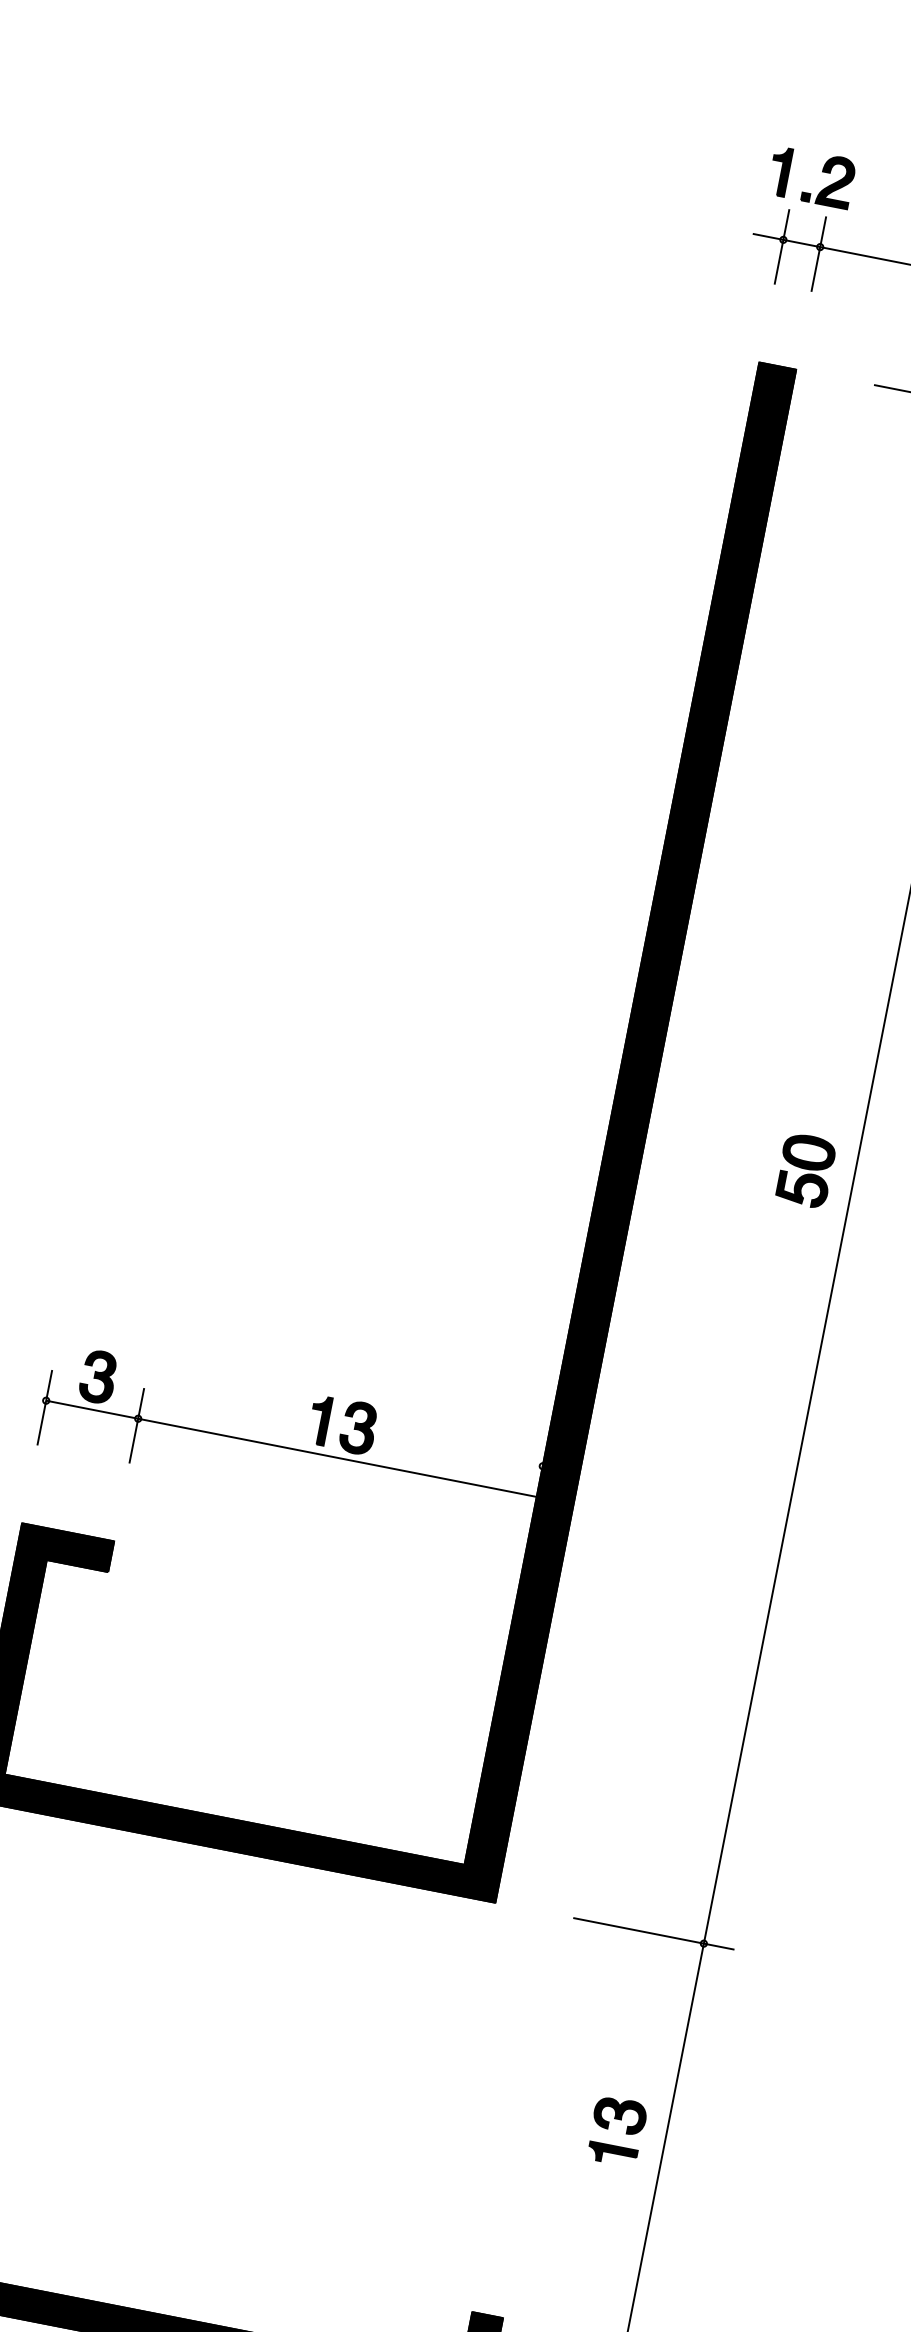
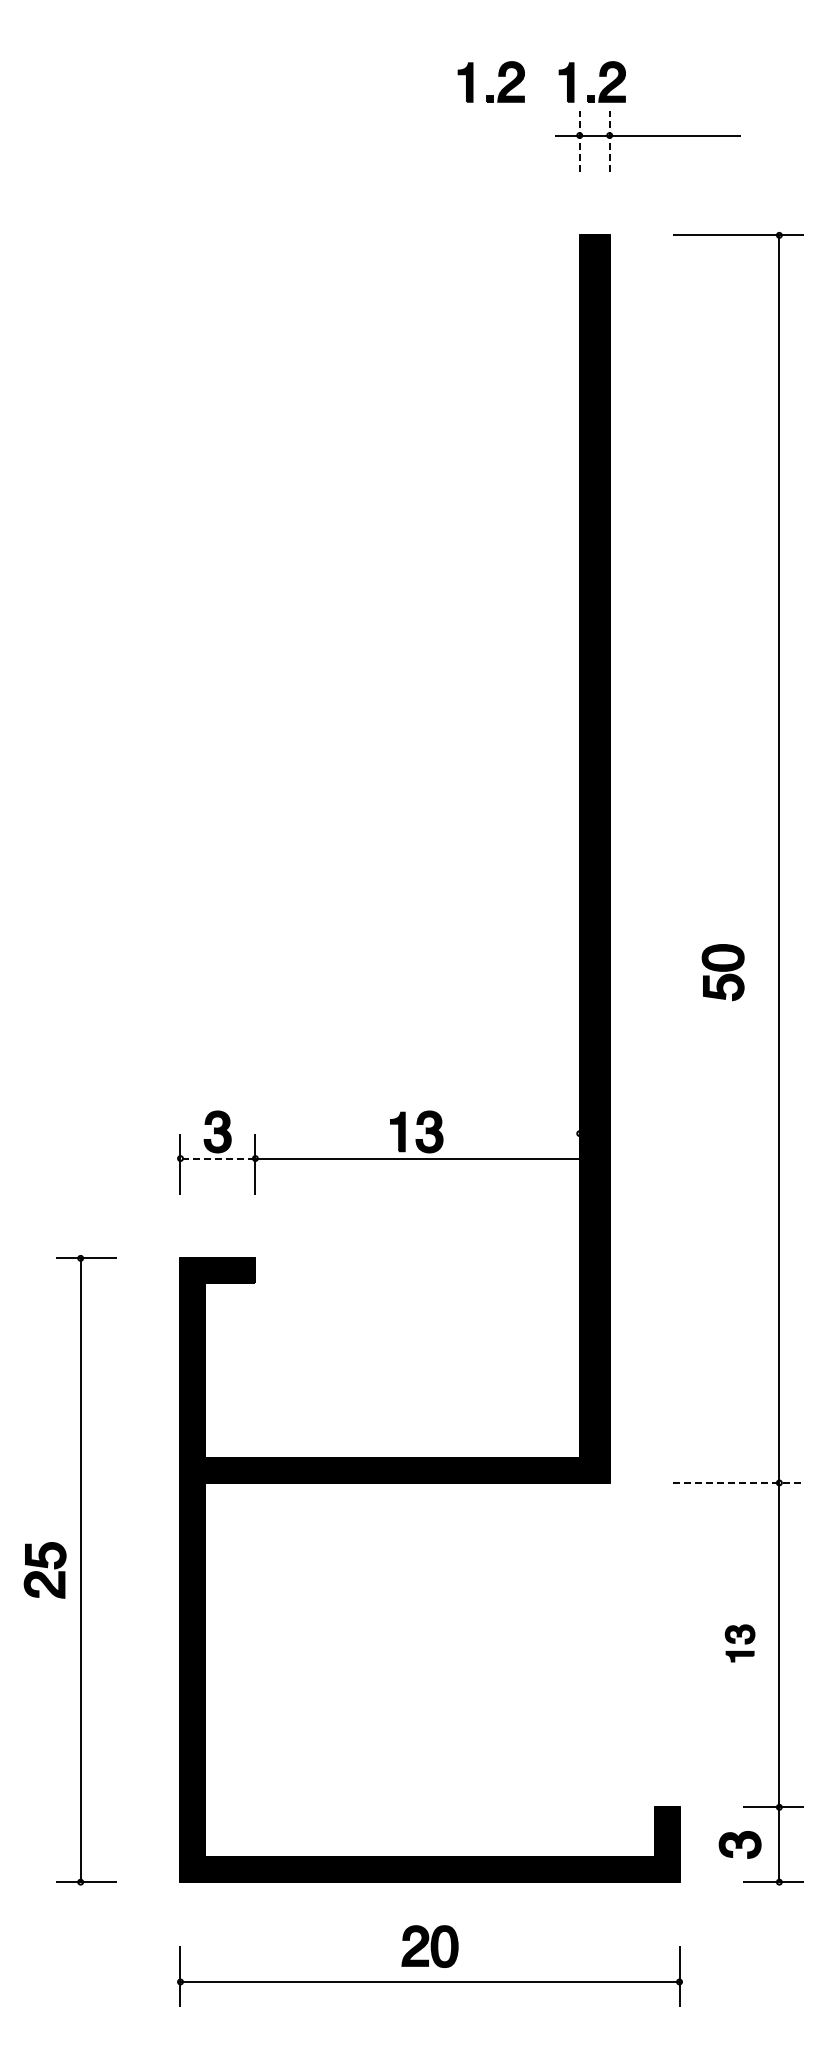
part: (697, 147) -> (498, 76), added
line: (781, 247) -> (579, 141), solid -> dashed
line: (818, 254) -> (609, 141), solid -> dashed
part: (804, 1170) -> (722, 972), moved
line: (91, 1409) -> (217, 1158), solid -> dashed
line: (653, 1933) -> (738, 1482), solid -> dashed
part: (616, 2131) -> (739, 1643), size x0.7

